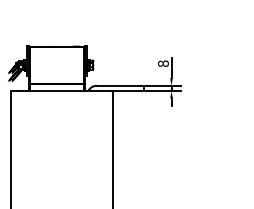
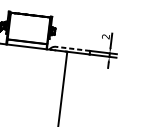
text: (163, 63) -> (106, 36), 8 -> 2
line: (120, 85) -> (73, 48), solid -> dashed

